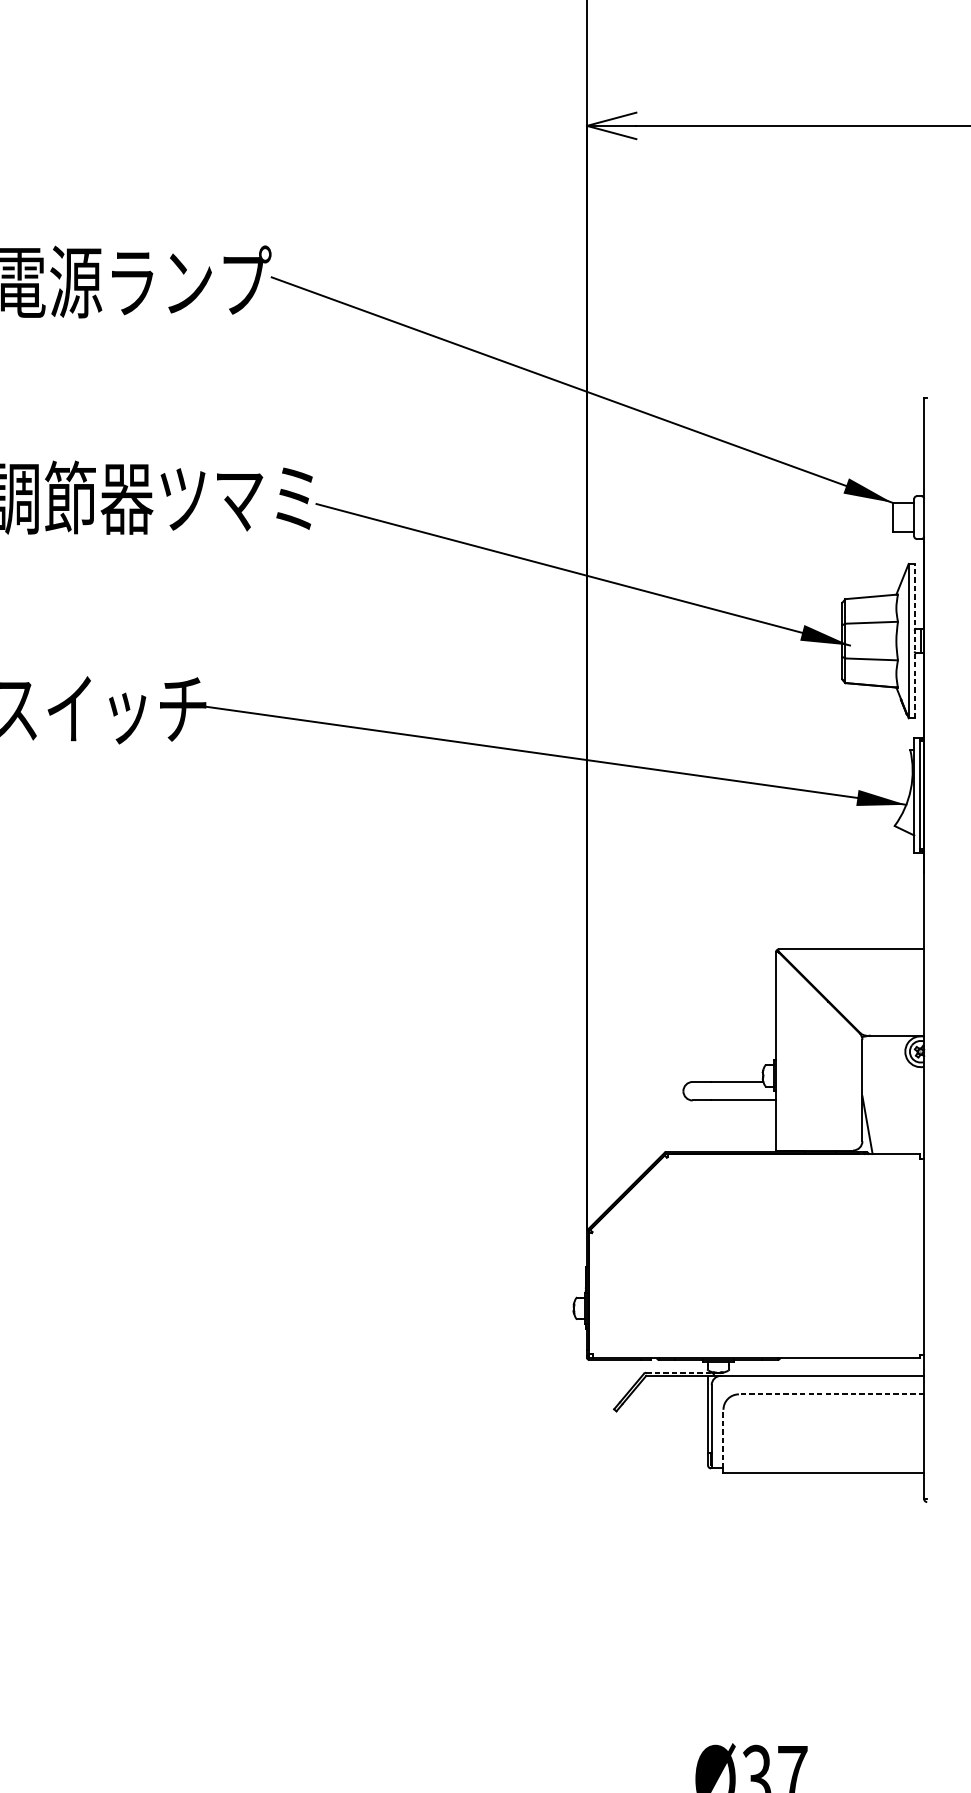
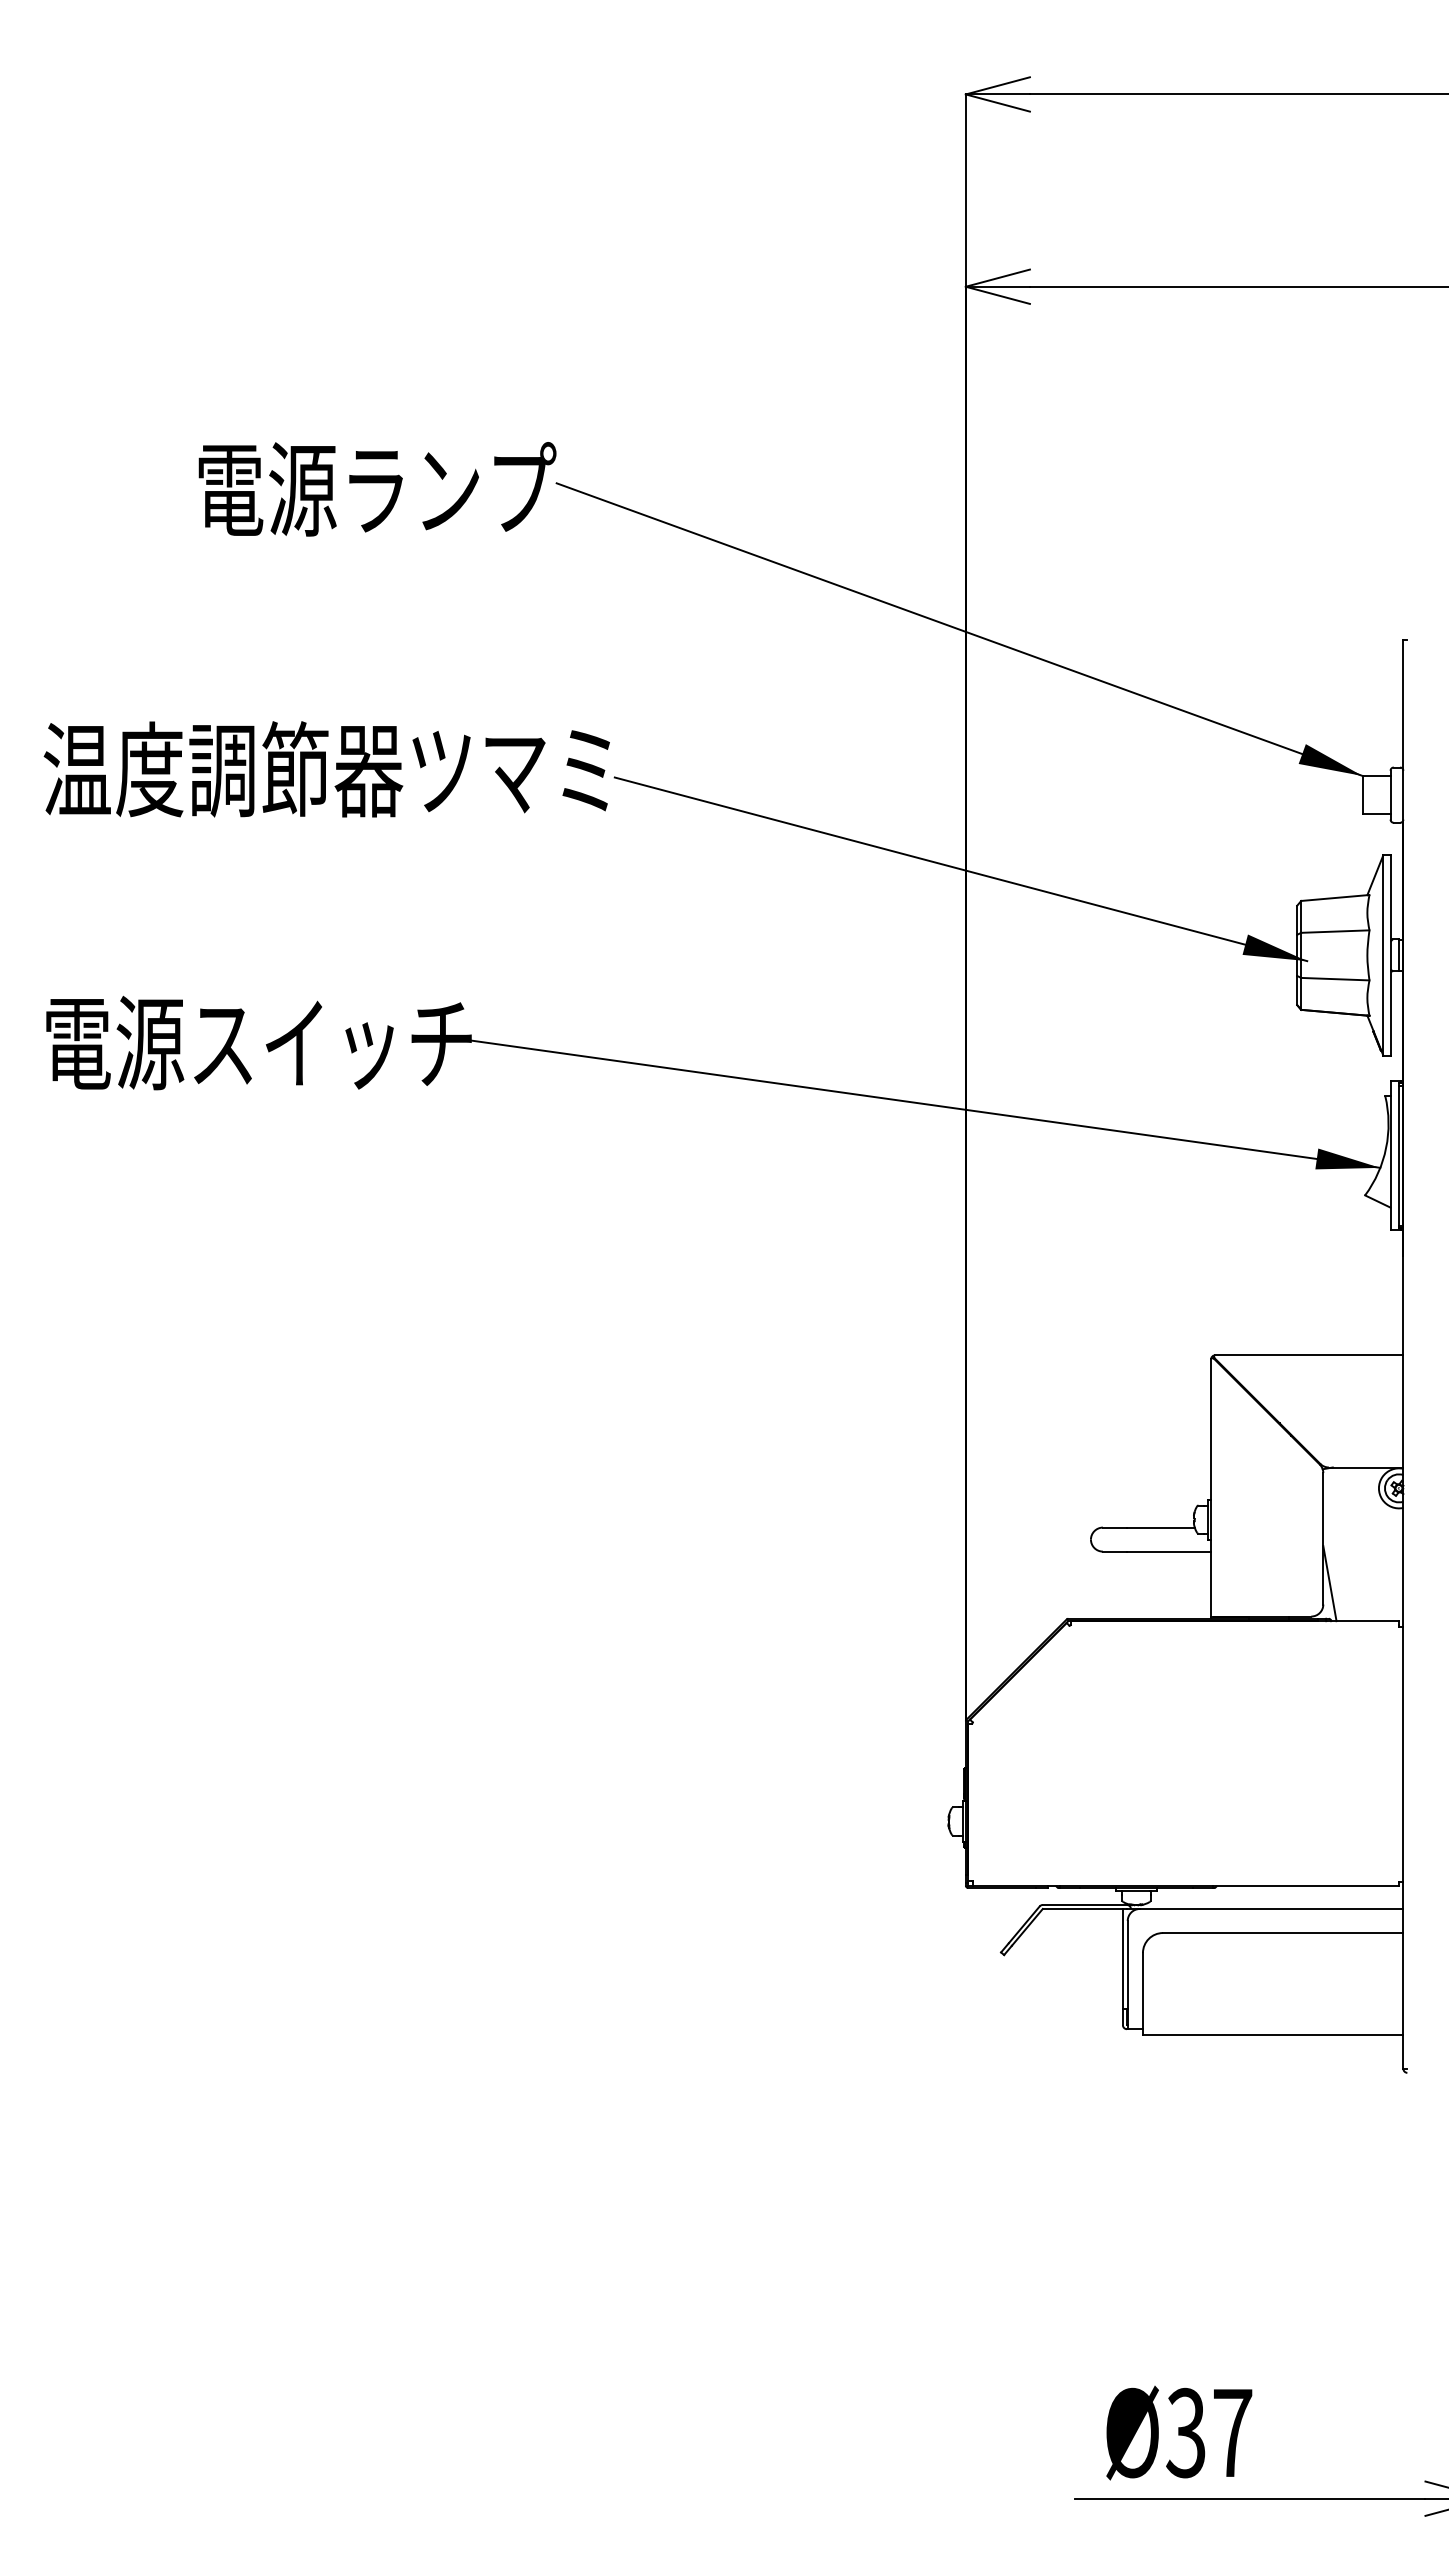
line: (914, 640) -> (1391, 954), dashed -> solid
line: (678, 1372) -> (1084, 1904), dashed -> solid
line: (830, 1394) -> (1282, 1933), dashed -> solid
line: (723, 1438) -> (1142, 1990), dashed -> solid

